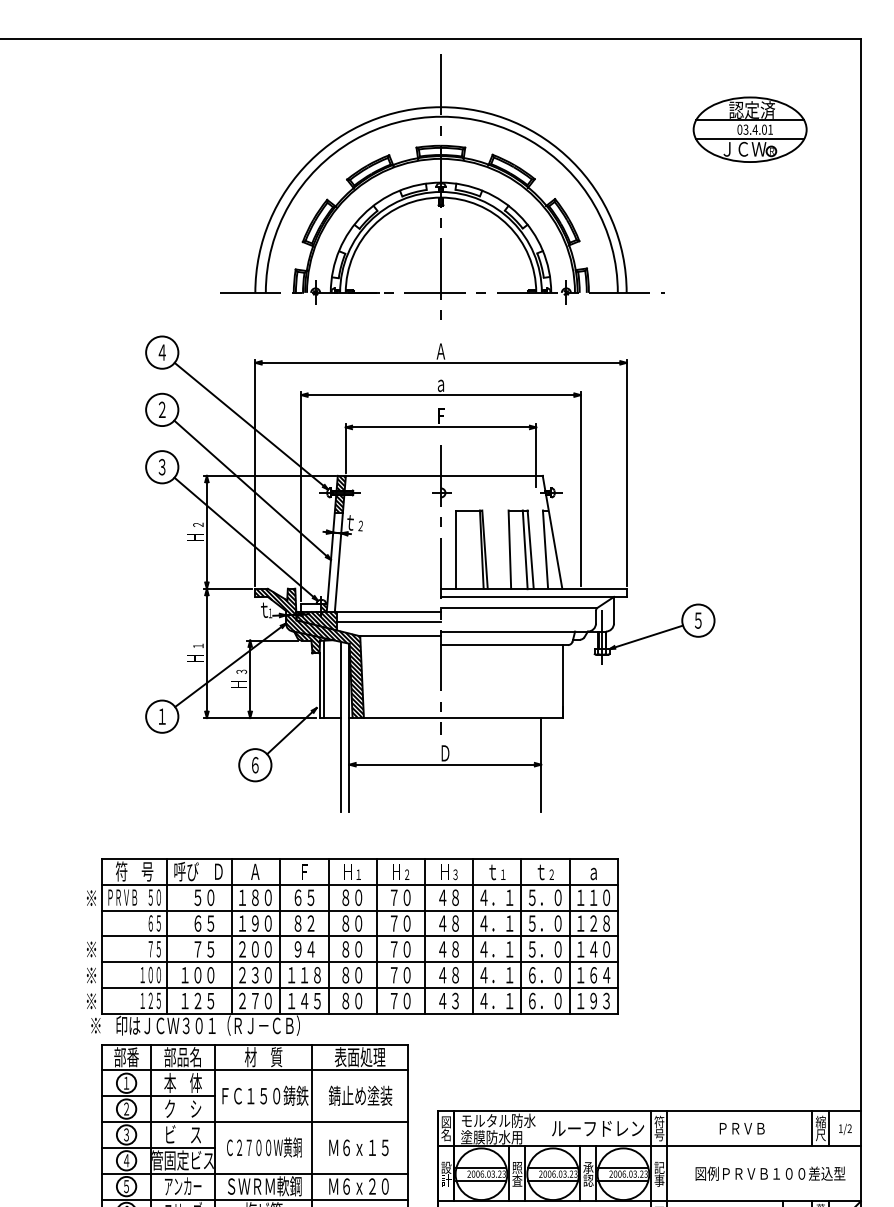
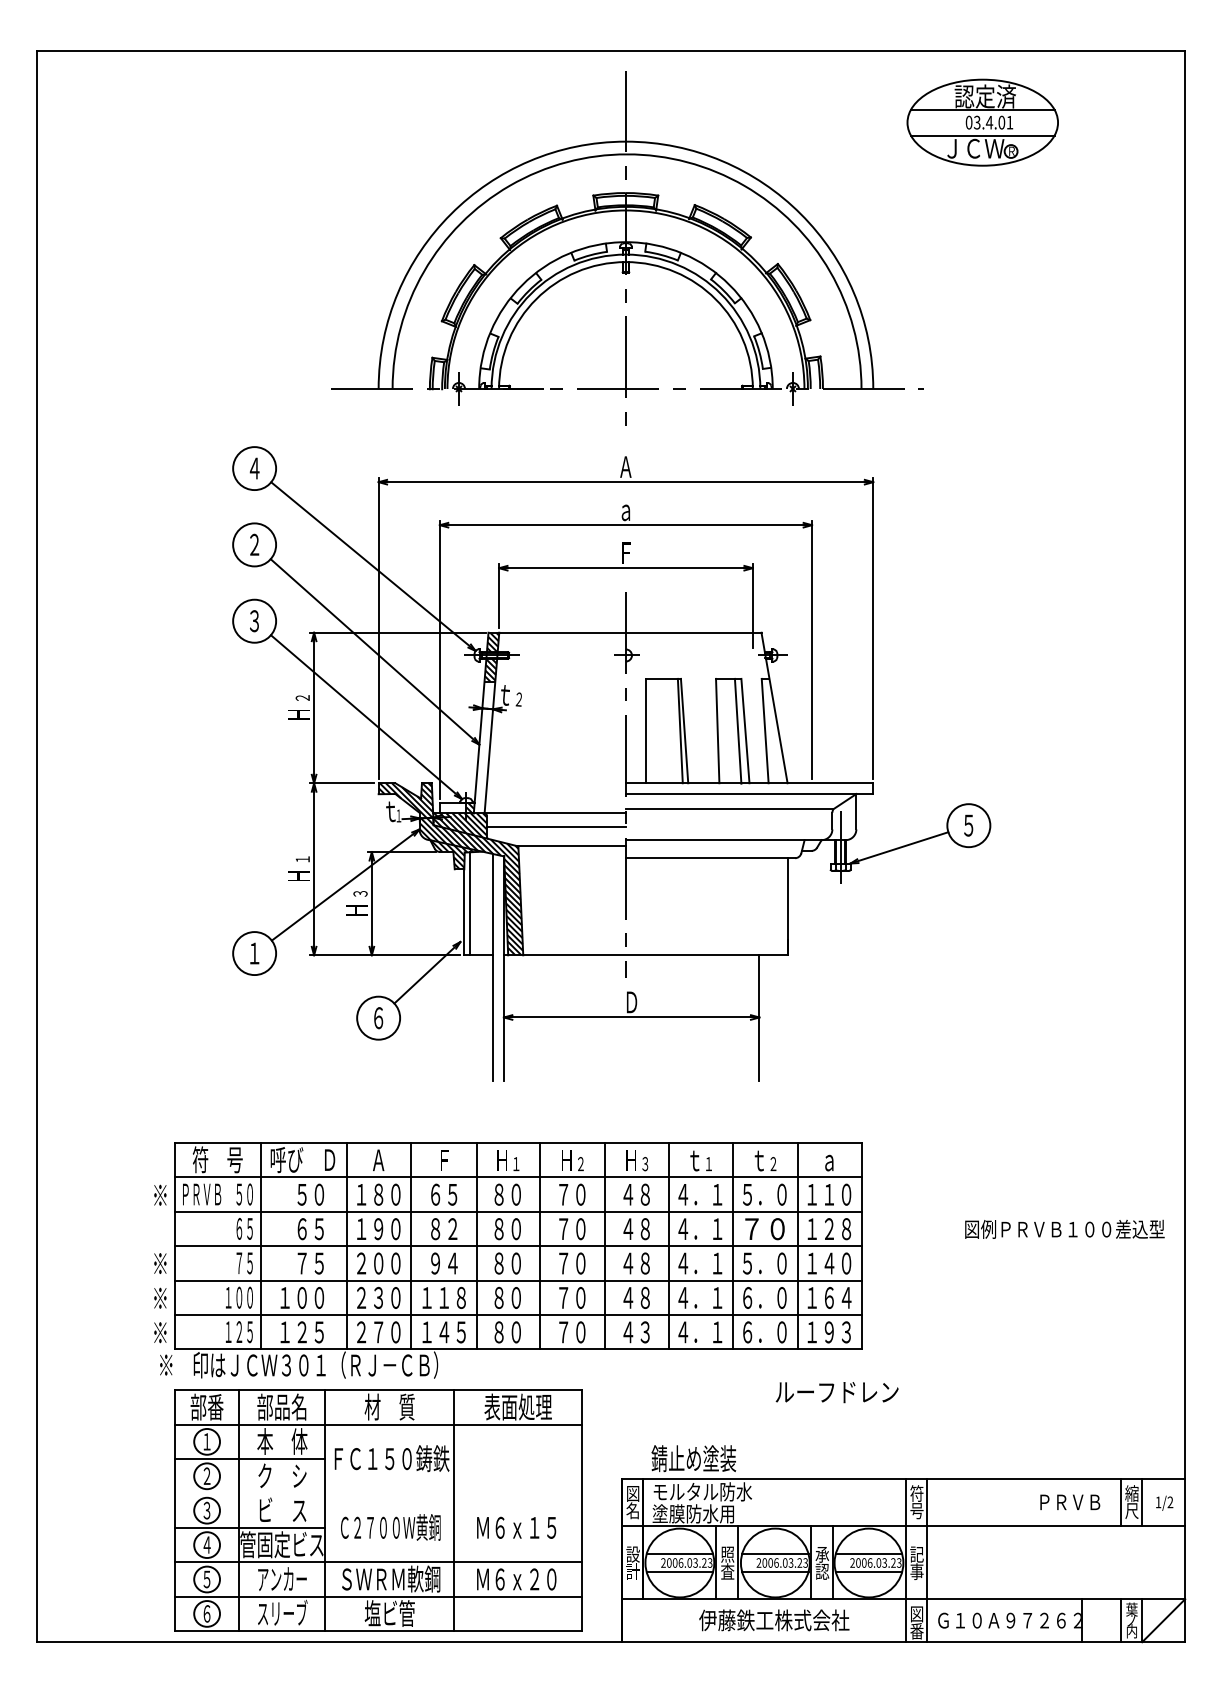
part: (749, 129) -> (982, 122), moved
text: (545, 923) -> (764, 1229), ５．０ -> ７０
text: (360, 1095) -> (693, 1458), moved
line: (254, 1122) -> (377, 1493), removed
text: (597, 1128) -> (836, 1392), moved
text: (742, 1128) -> (1070, 1502), moved
text: (770, 1173) -> (1064, 1228), moved

